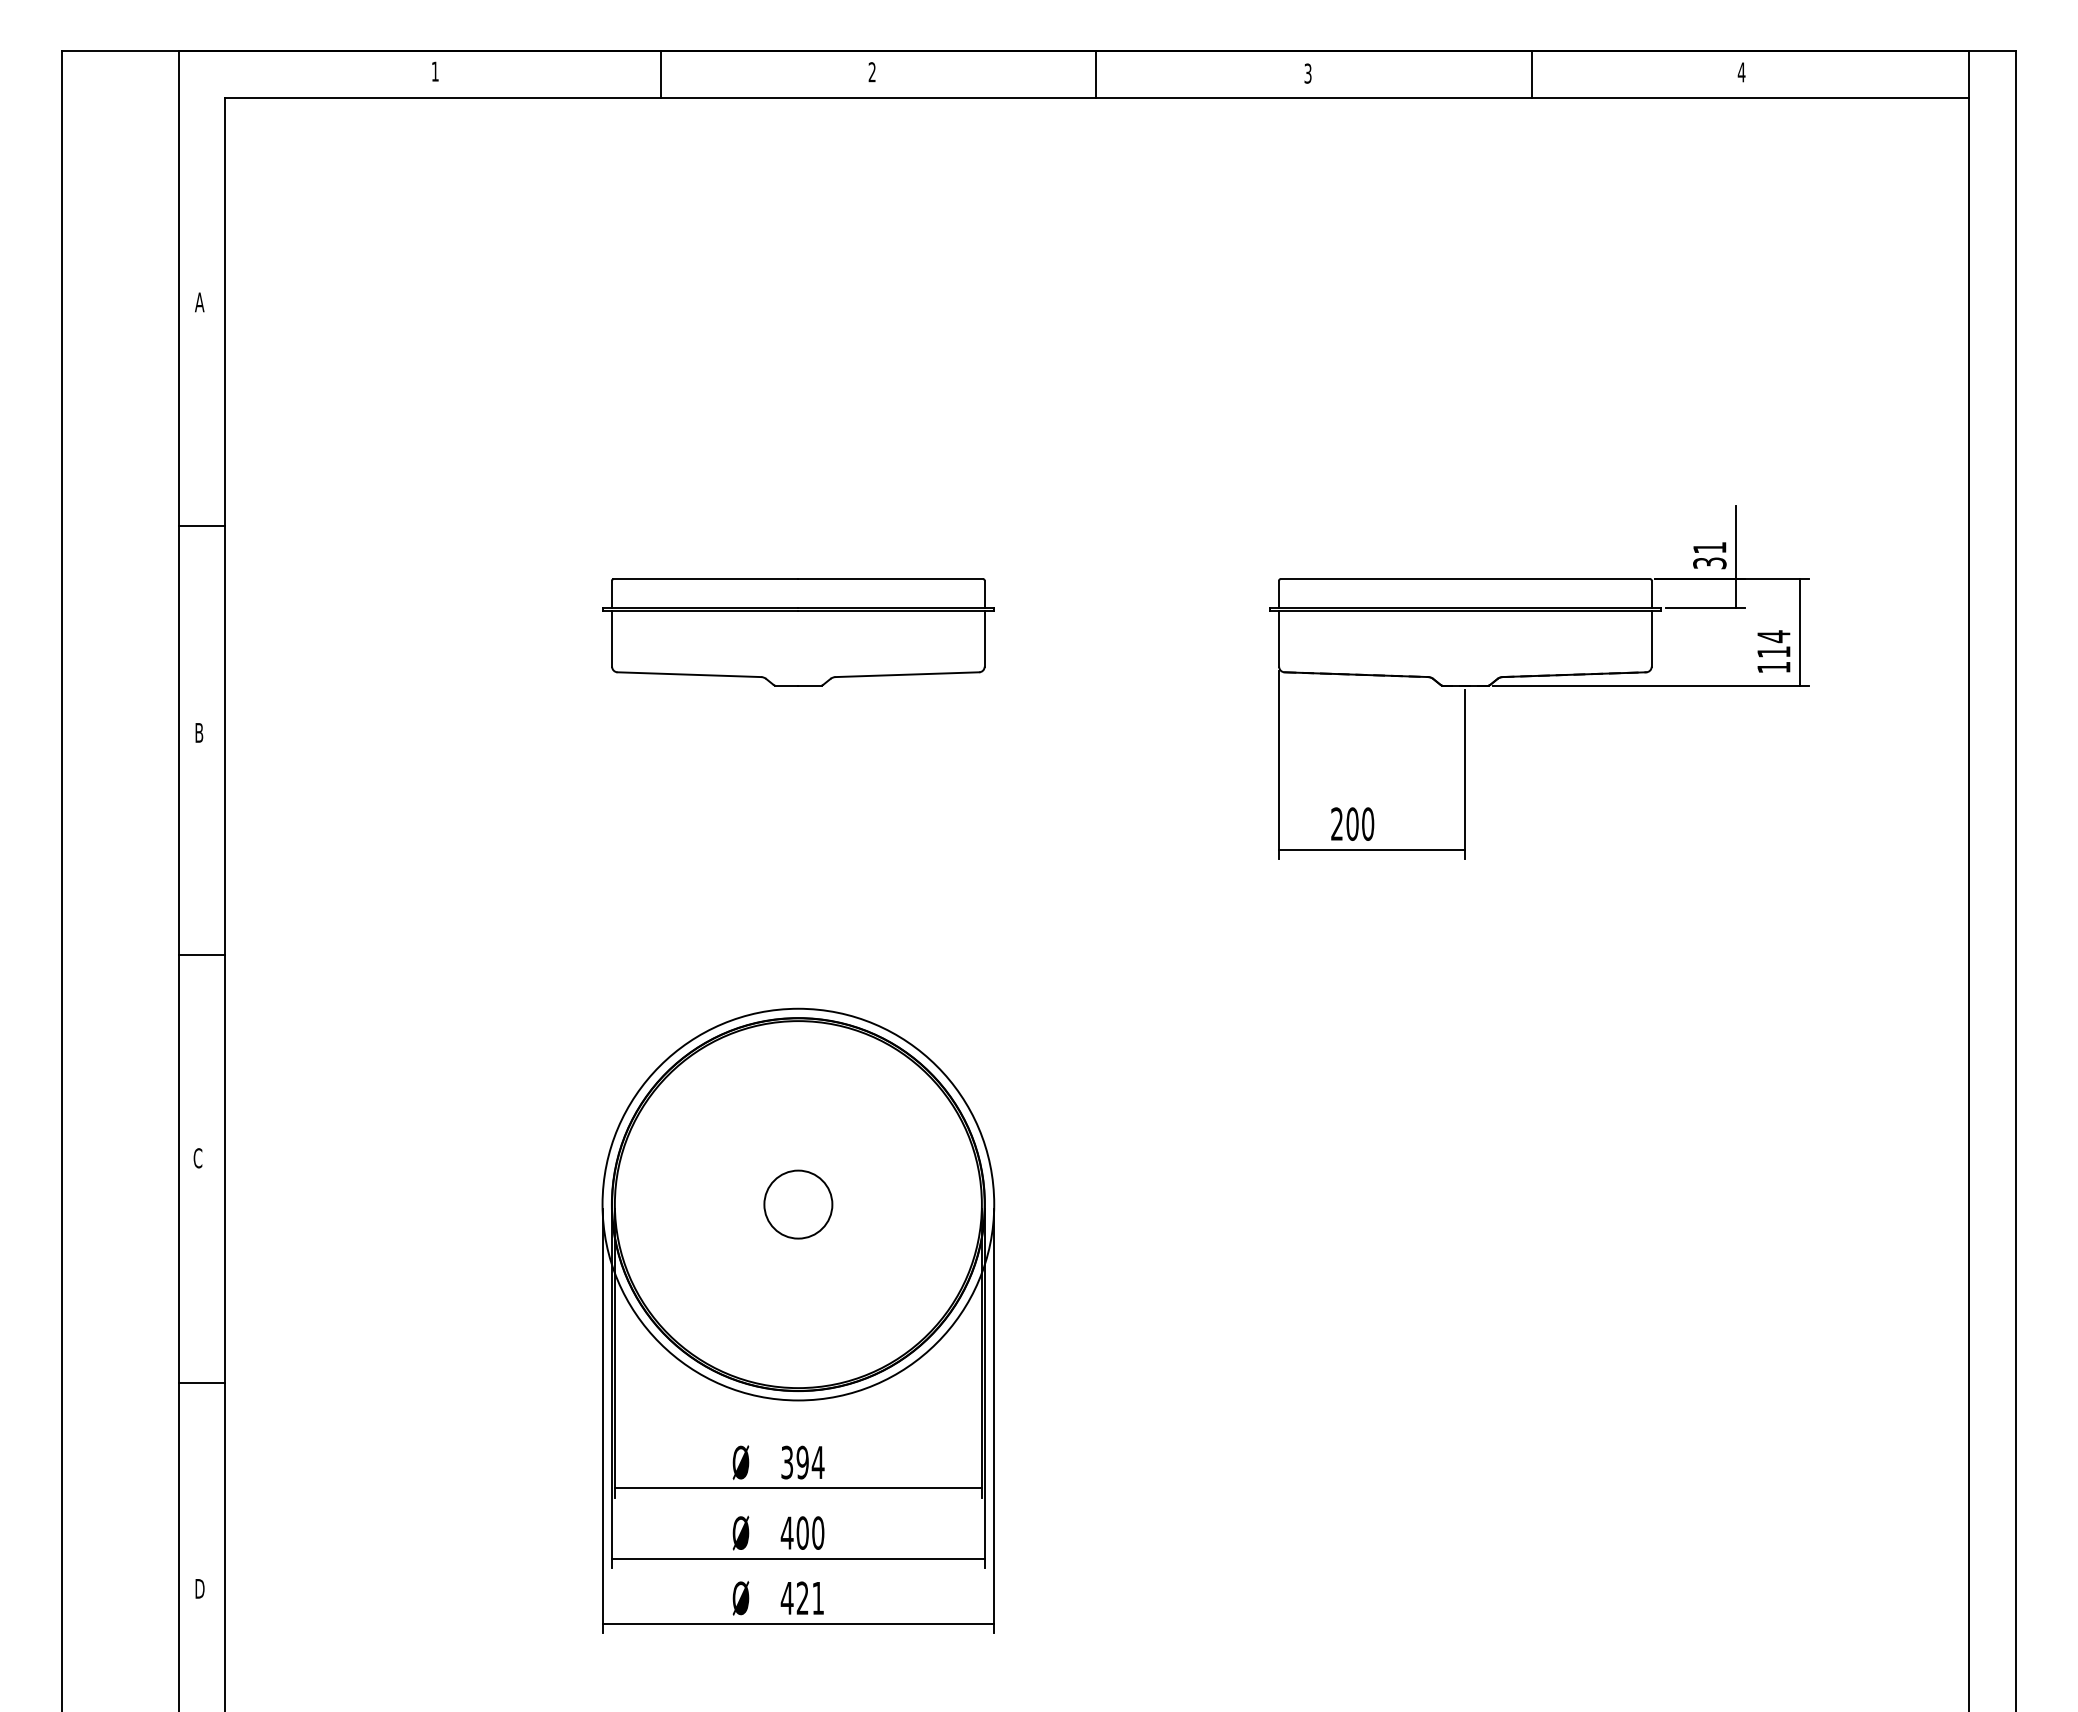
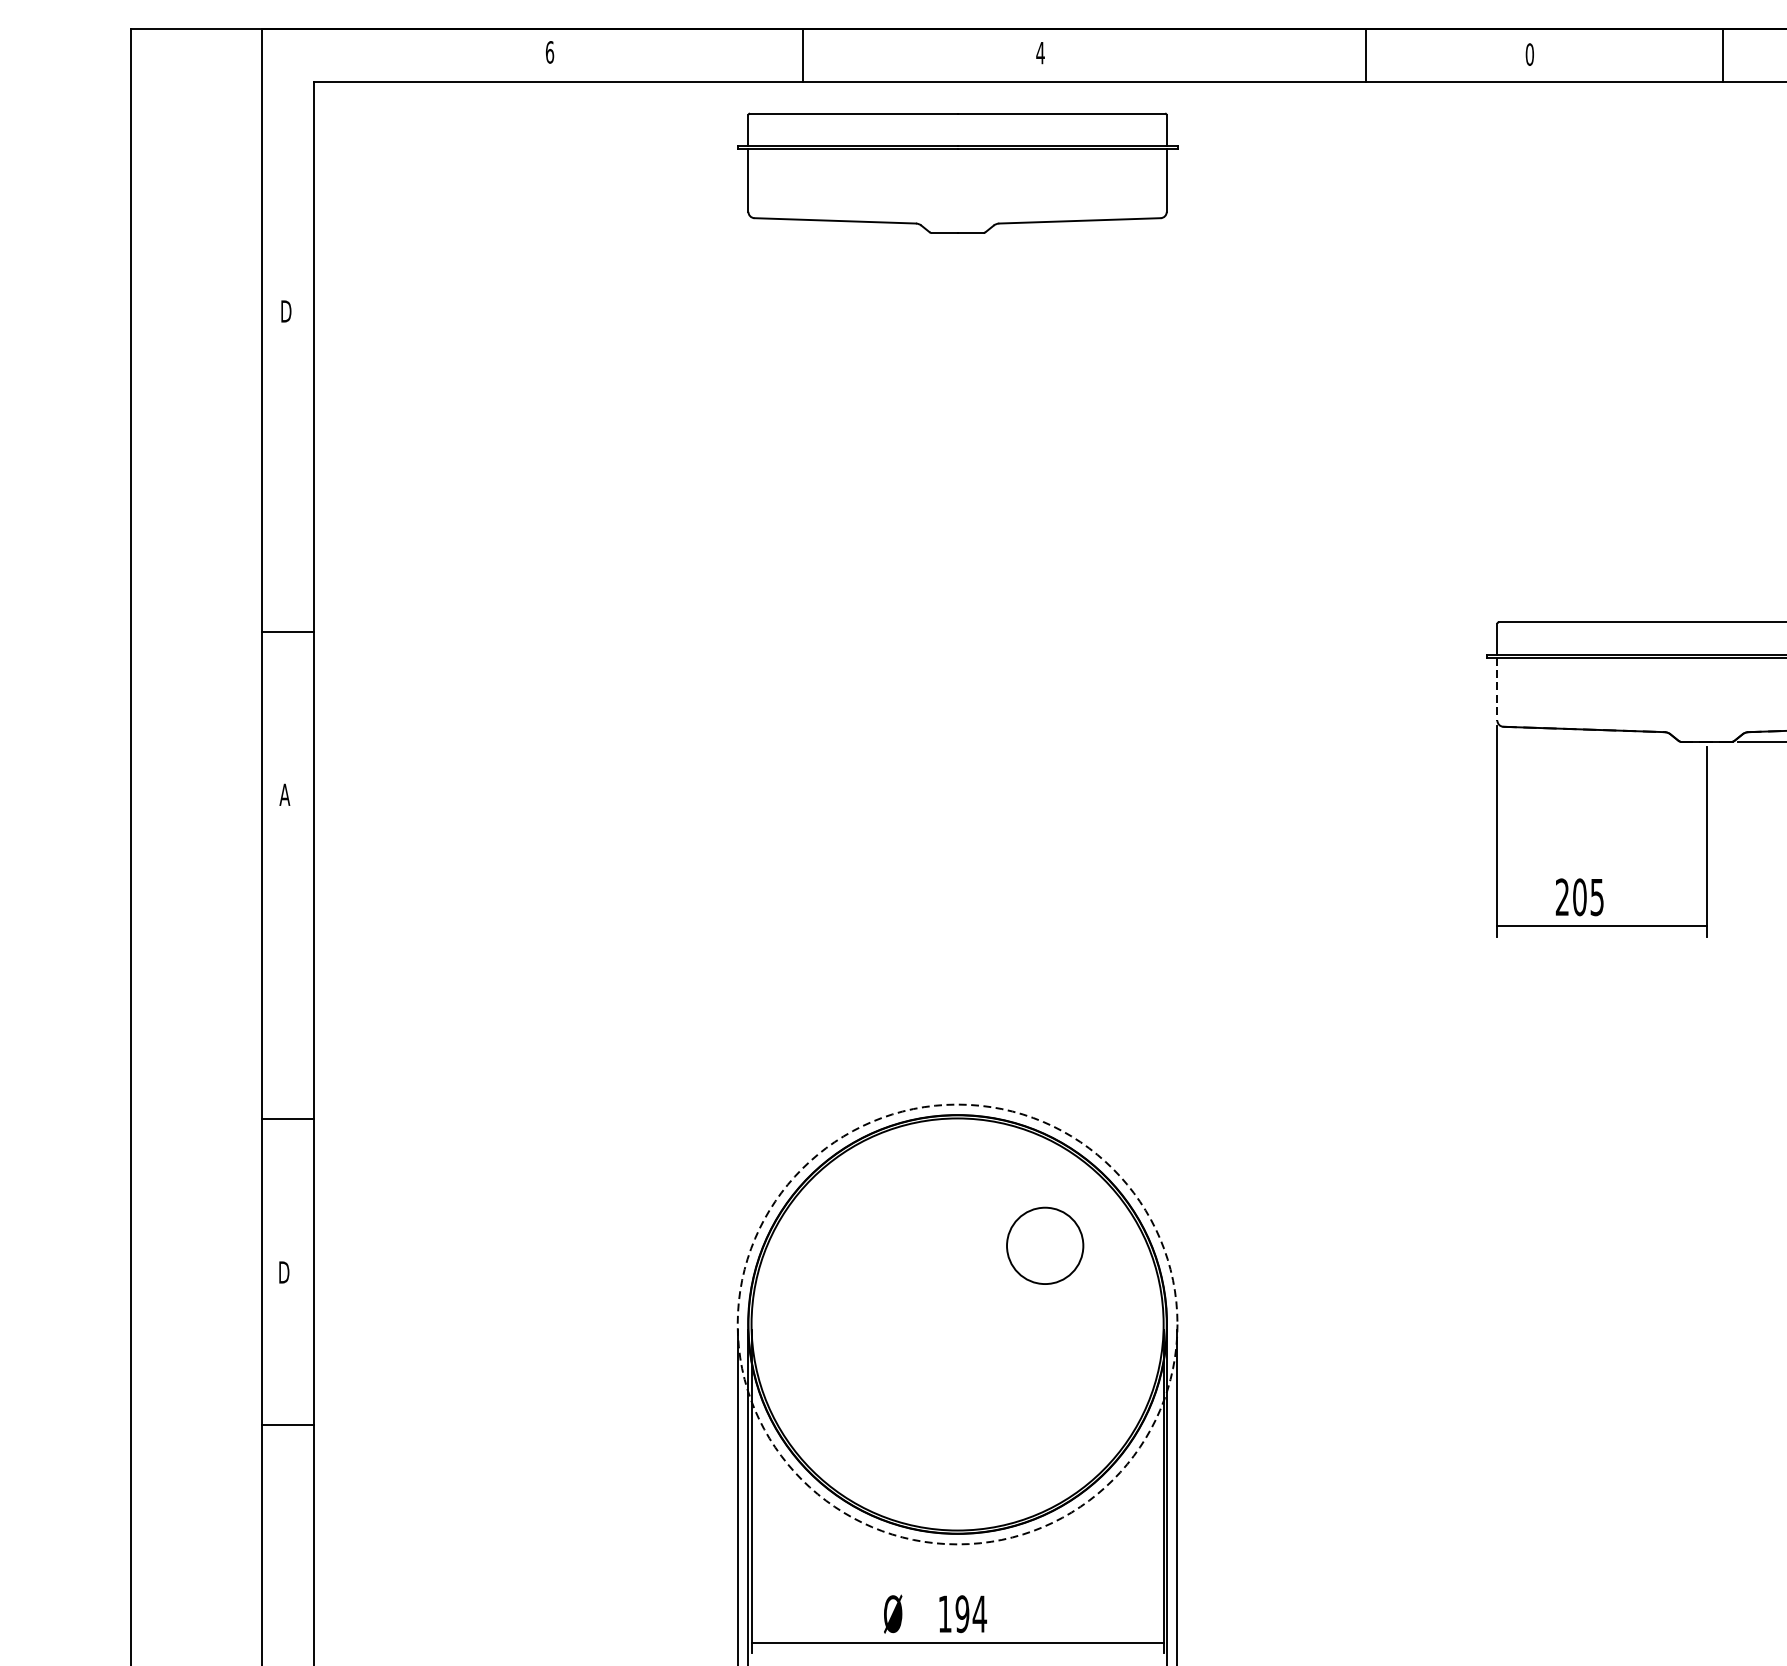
text: (435, 71) -> (550, 52), 1 -> 6
text: (872, 72) -> (1040, 53), 2 -> 4
text: (1307, 73) -> (1529, 54), 3 -> 0
line: (1096, 74) -> (1366, 55), moved
line: (1531, 74) -> (1722, 55), moved
text: (200, 302) -> (286, 311), A -> D
line: (201, 526) -> (287, 632), moved
part: (798, 632) -> (957, 173), moved
line: (1279, 638) -> (1497, 688), solid -> dashed
text: (198, 732) -> (284, 794), B -> A
text: (1368, 823) -> (1597, 896), 200 -> 205
line: (201, 954) -> (287, 1118), moved
text: (198, 1158) -> (284, 1272), C -> D
circle: (798, 1204) -> (1045, 1245), moved
circle: (798, 1204) -> (957, 1324), solid -> dashed
line: (201, 1383) -> (287, 1425), moved
text: (787, 1462) -> (945, 1614), 394 -> 194

